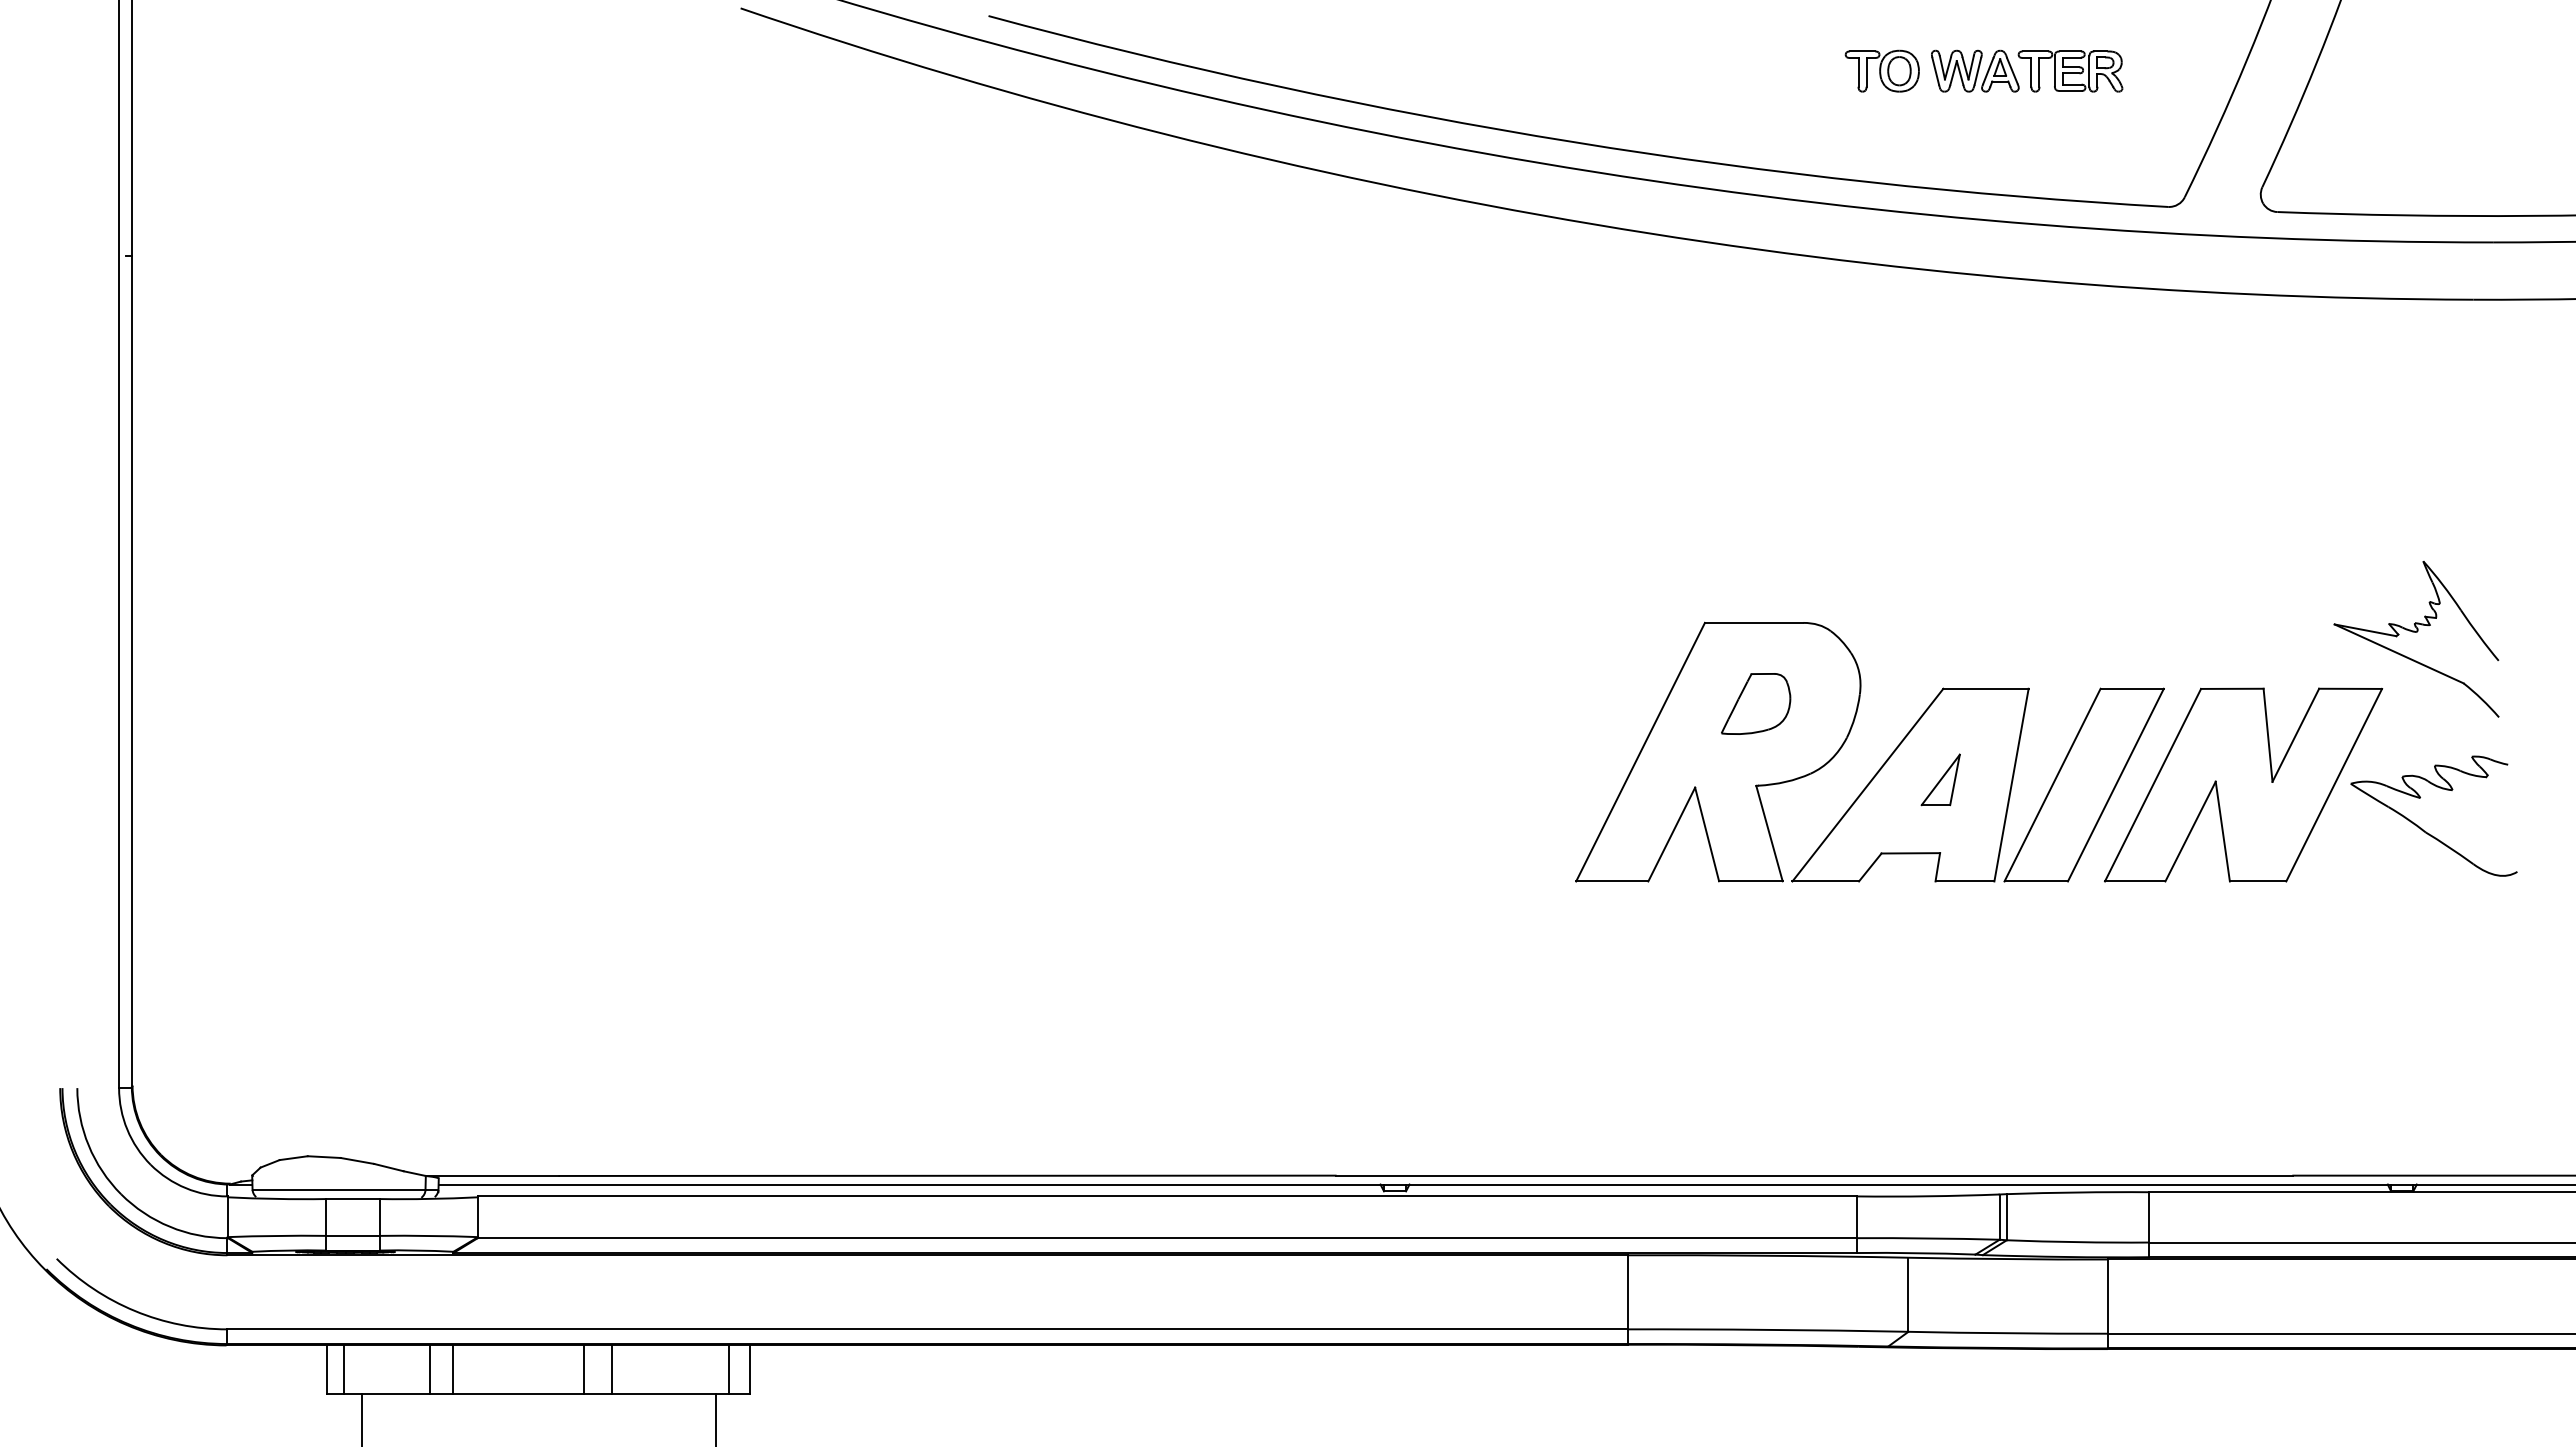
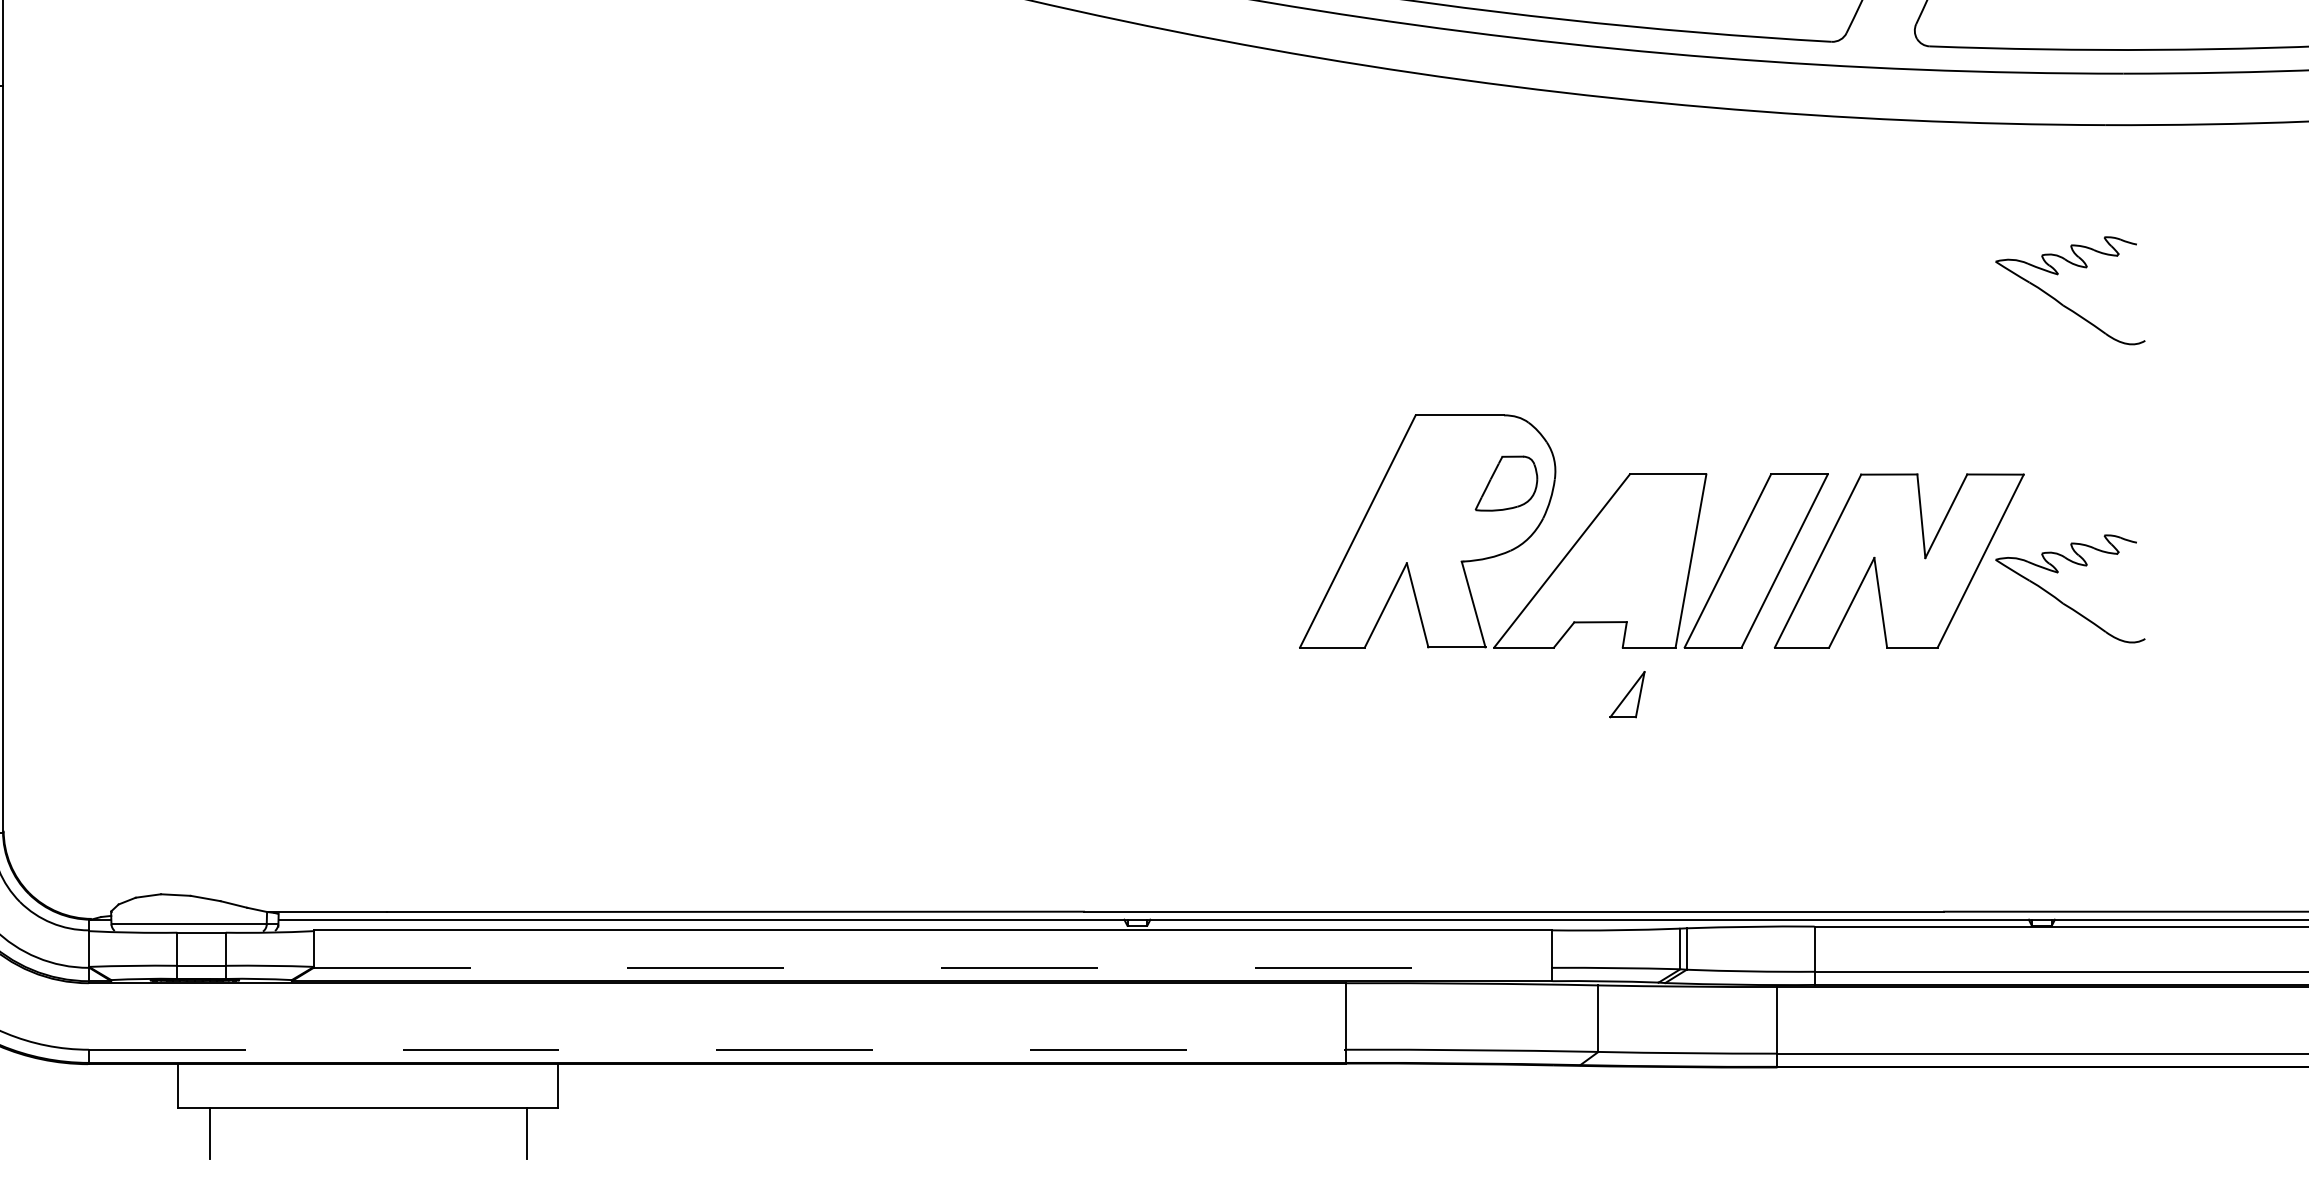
part: (2421, 495) -> (2059, 300), added
part: (2416, 632) -> (2054, 423), removed
part: (1756, 703) -> (1506, 483), moved
part: (1940, 779) -> (1627, 694), moved
line: (1167, 1238) -> (933, 968), solid -> dashed
line: (927, 1329) -> (717, 1049), solid -> dashed
line: (343, 1369) -> (193, 1085), removed
line: (430, 1369) -> (271, 1085), removed
line: (452, 1369) -> (290, 1085), removed
line: (584, 1369) -> (409, 1085), removed
line: (612, 1369) -> (434, 1085), removed
line: (728, 1369) -> (538, 1085), removed

